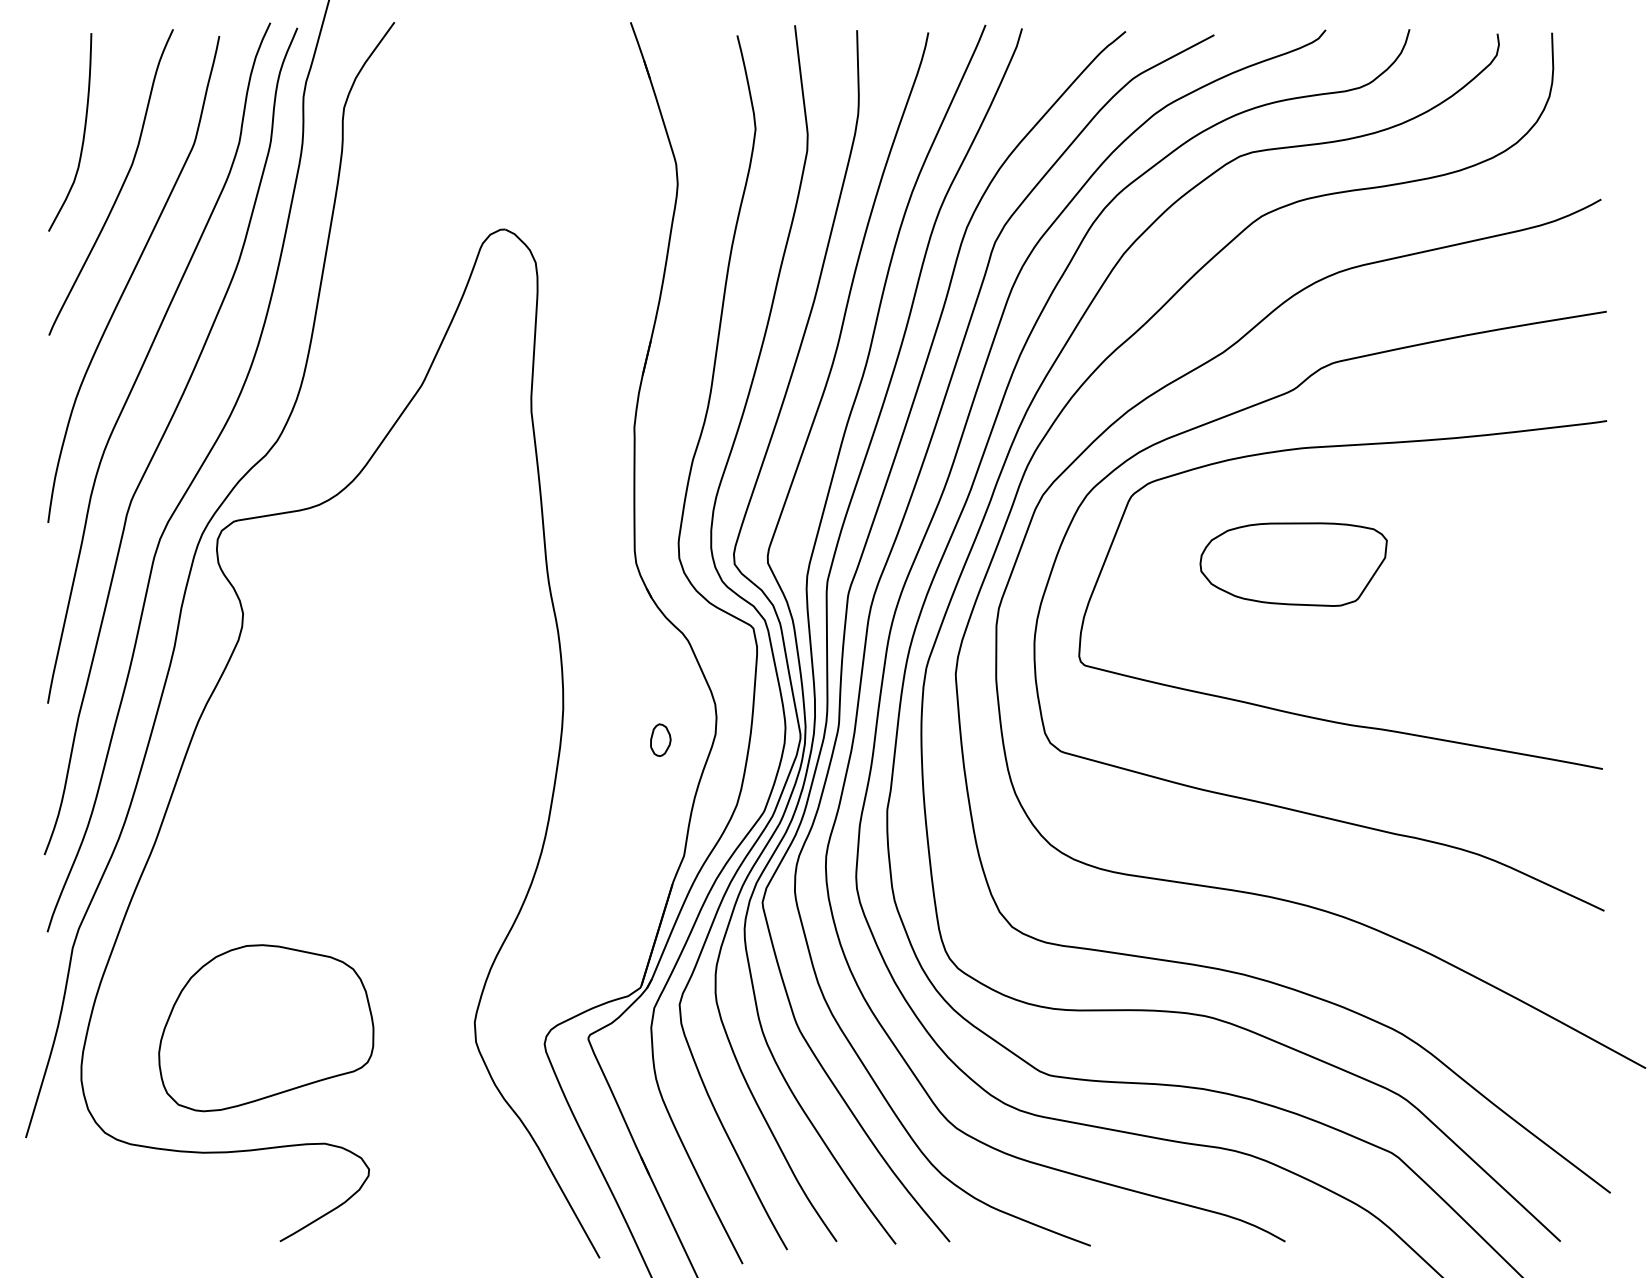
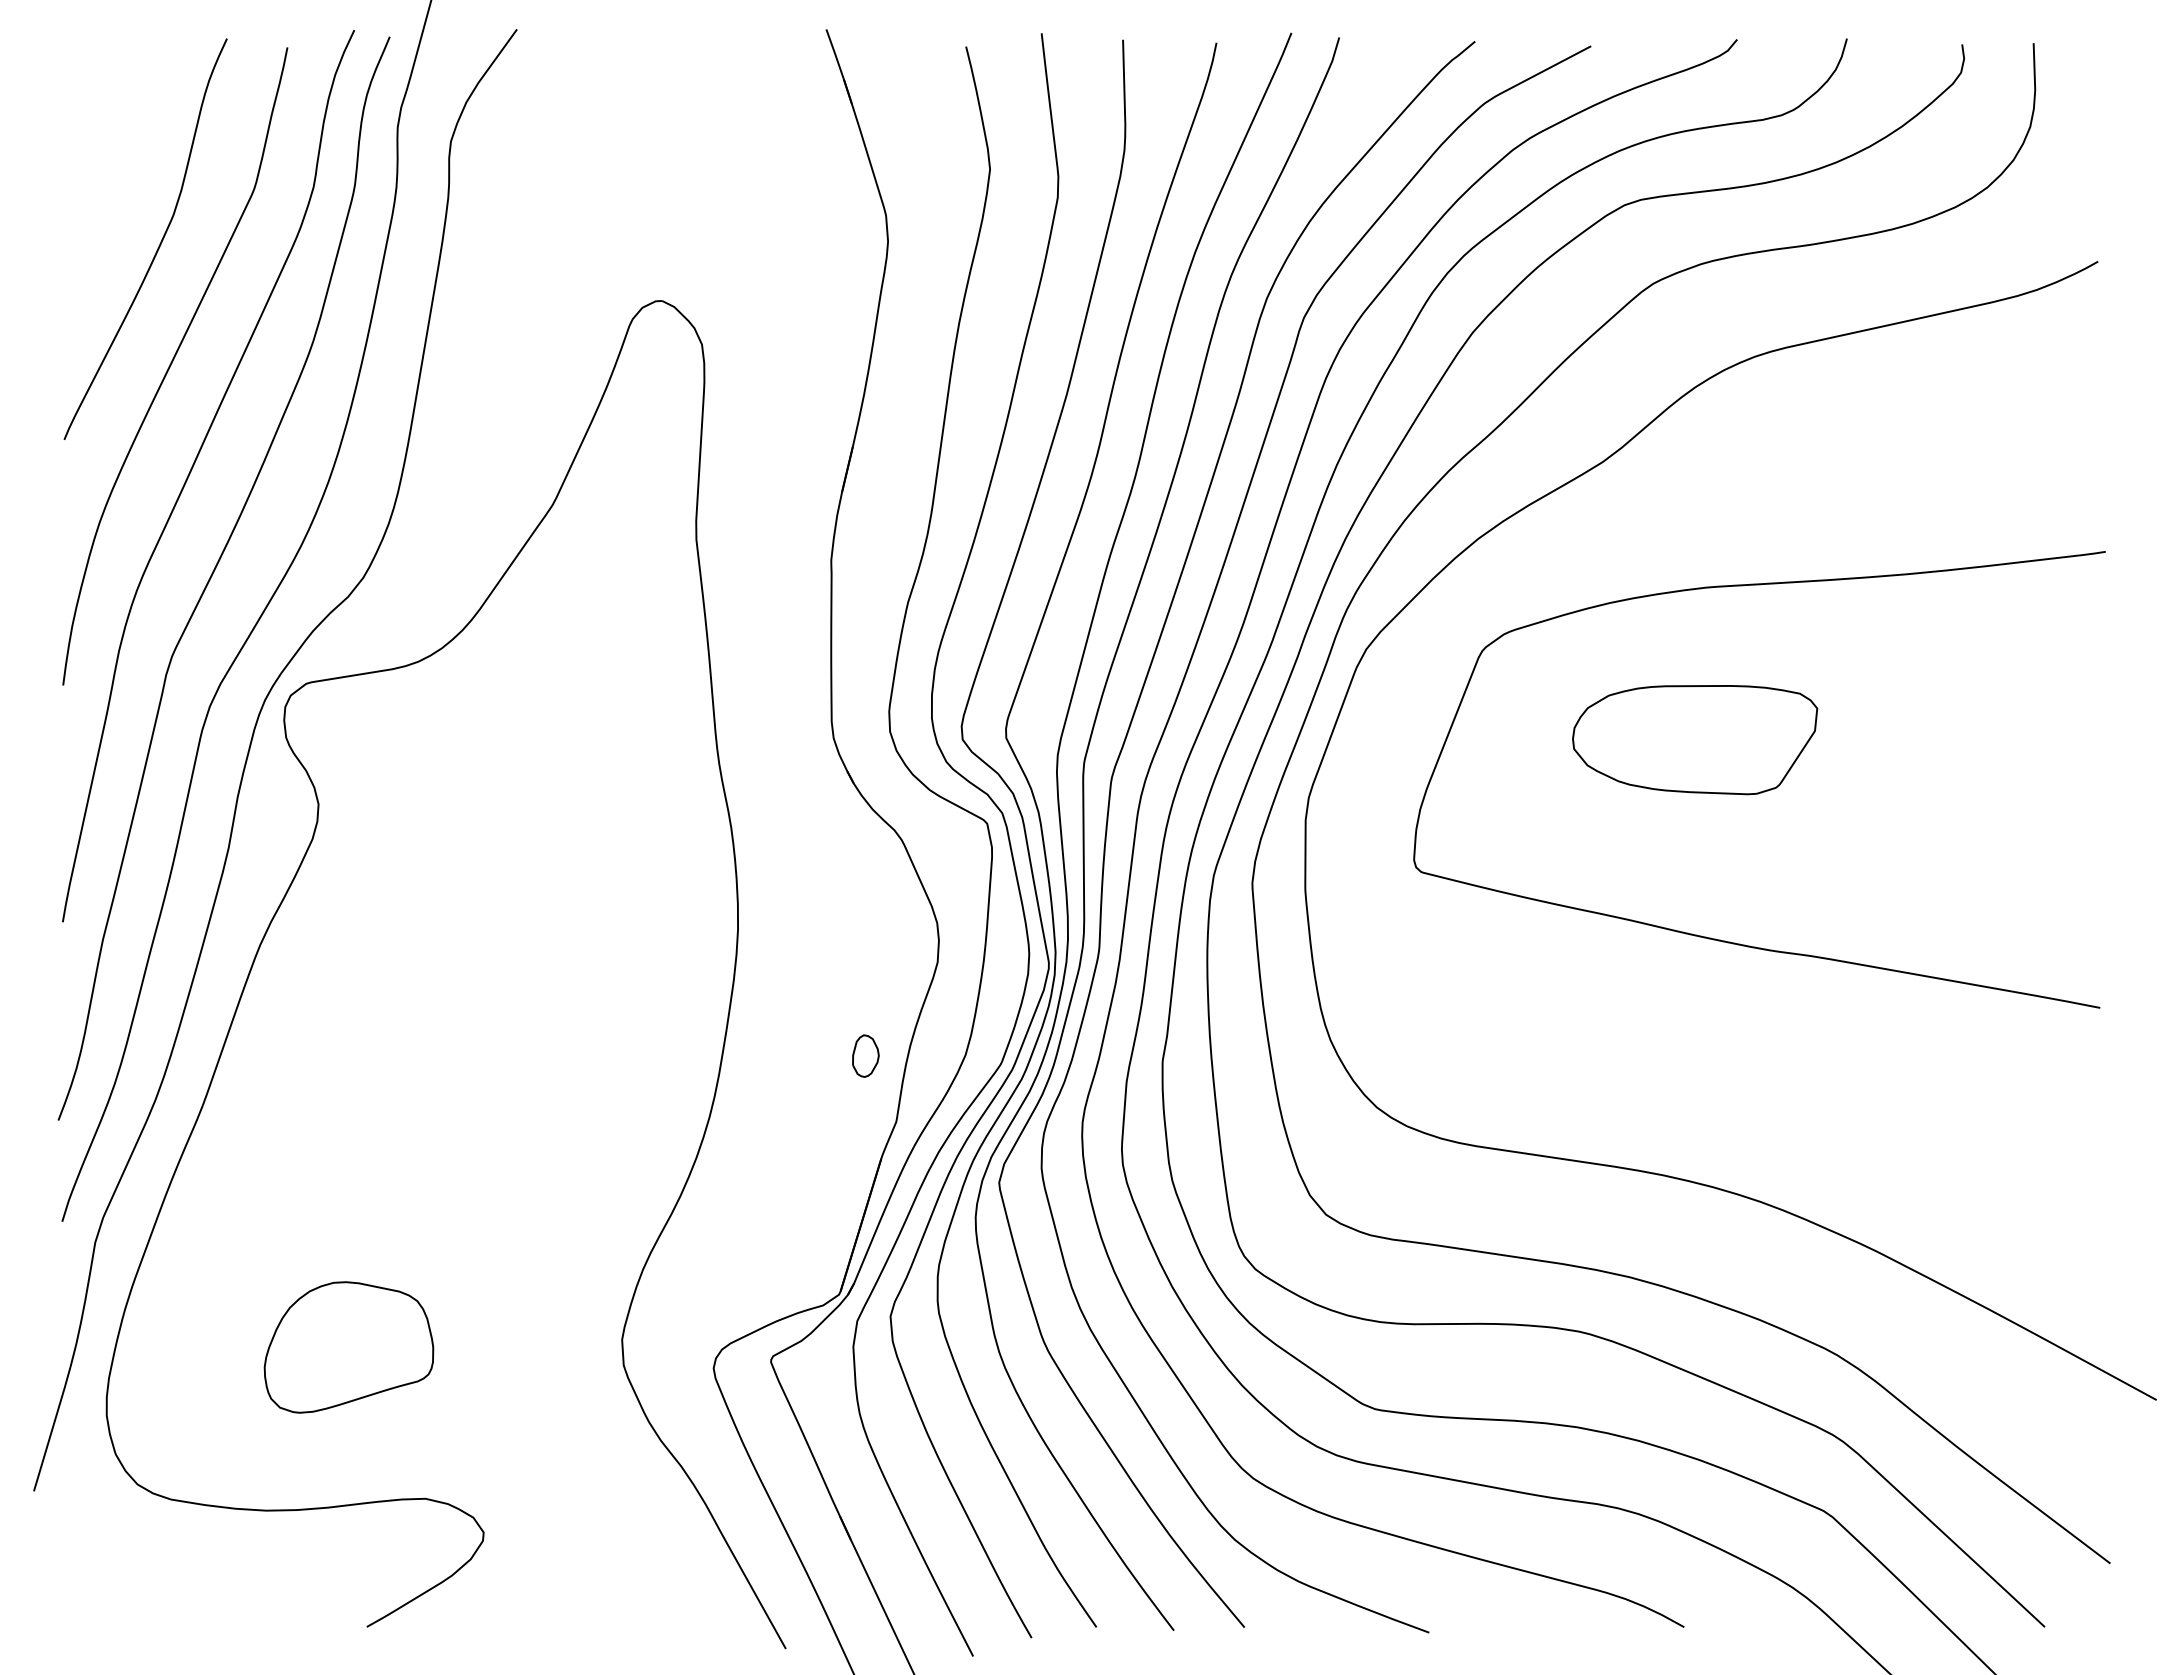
curve: (83, 132) -> (109, 173), removed
part: (660, 739) -> (865, 1055), moved
curve: (1271, 803) -> (1665, 1053), removed
part: (265, 1028) -> (348, 1347), size x0.6

